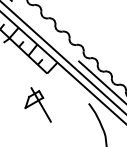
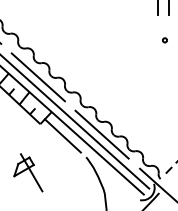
line: (44, 31) -> (37, 77), added
line: (67, 83) -> (62, 135), added
part: (38, 104) -> (28, 172), moved

